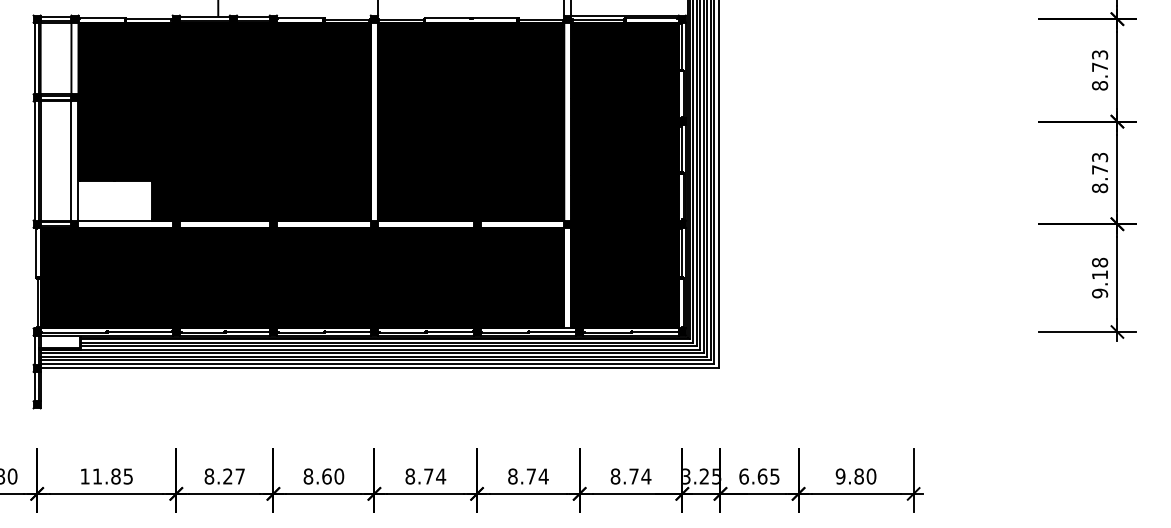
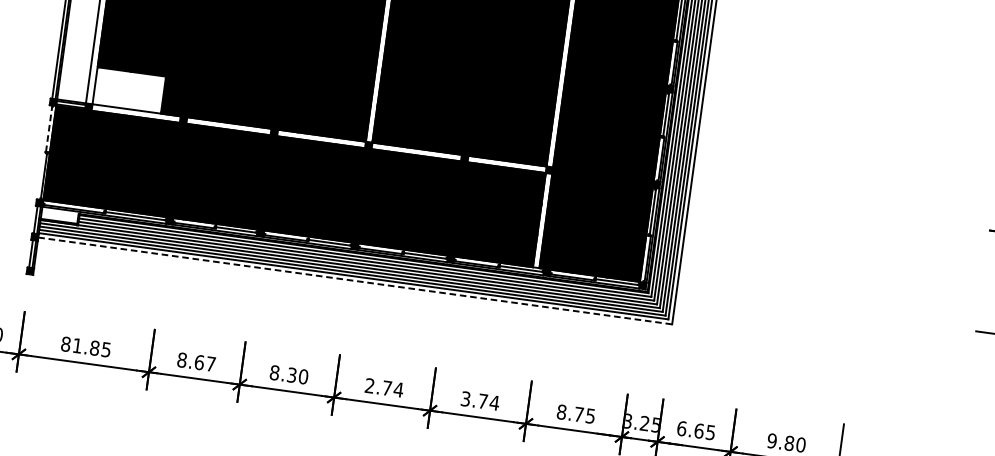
line: (36, 252) -> (49, 128), solid -> dashed
line: (380, 368) -> (355, 281), solid -> dashed
text: (84, 476) -> (65, 344), 11.85 -> 81.85
text: (227, 476) -> (199, 362), 8.27 -> 8.67
text: (326, 476) -> (291, 375), 8.60 -> 8.30
text: (410, 476) -> (370, 385), 8.74 -> 2.74
text: (512, 476) -> (465, 398), 8.74 -> 3.74
text: (646, 476) -> (590, 416), 8.74 -> 8.75

